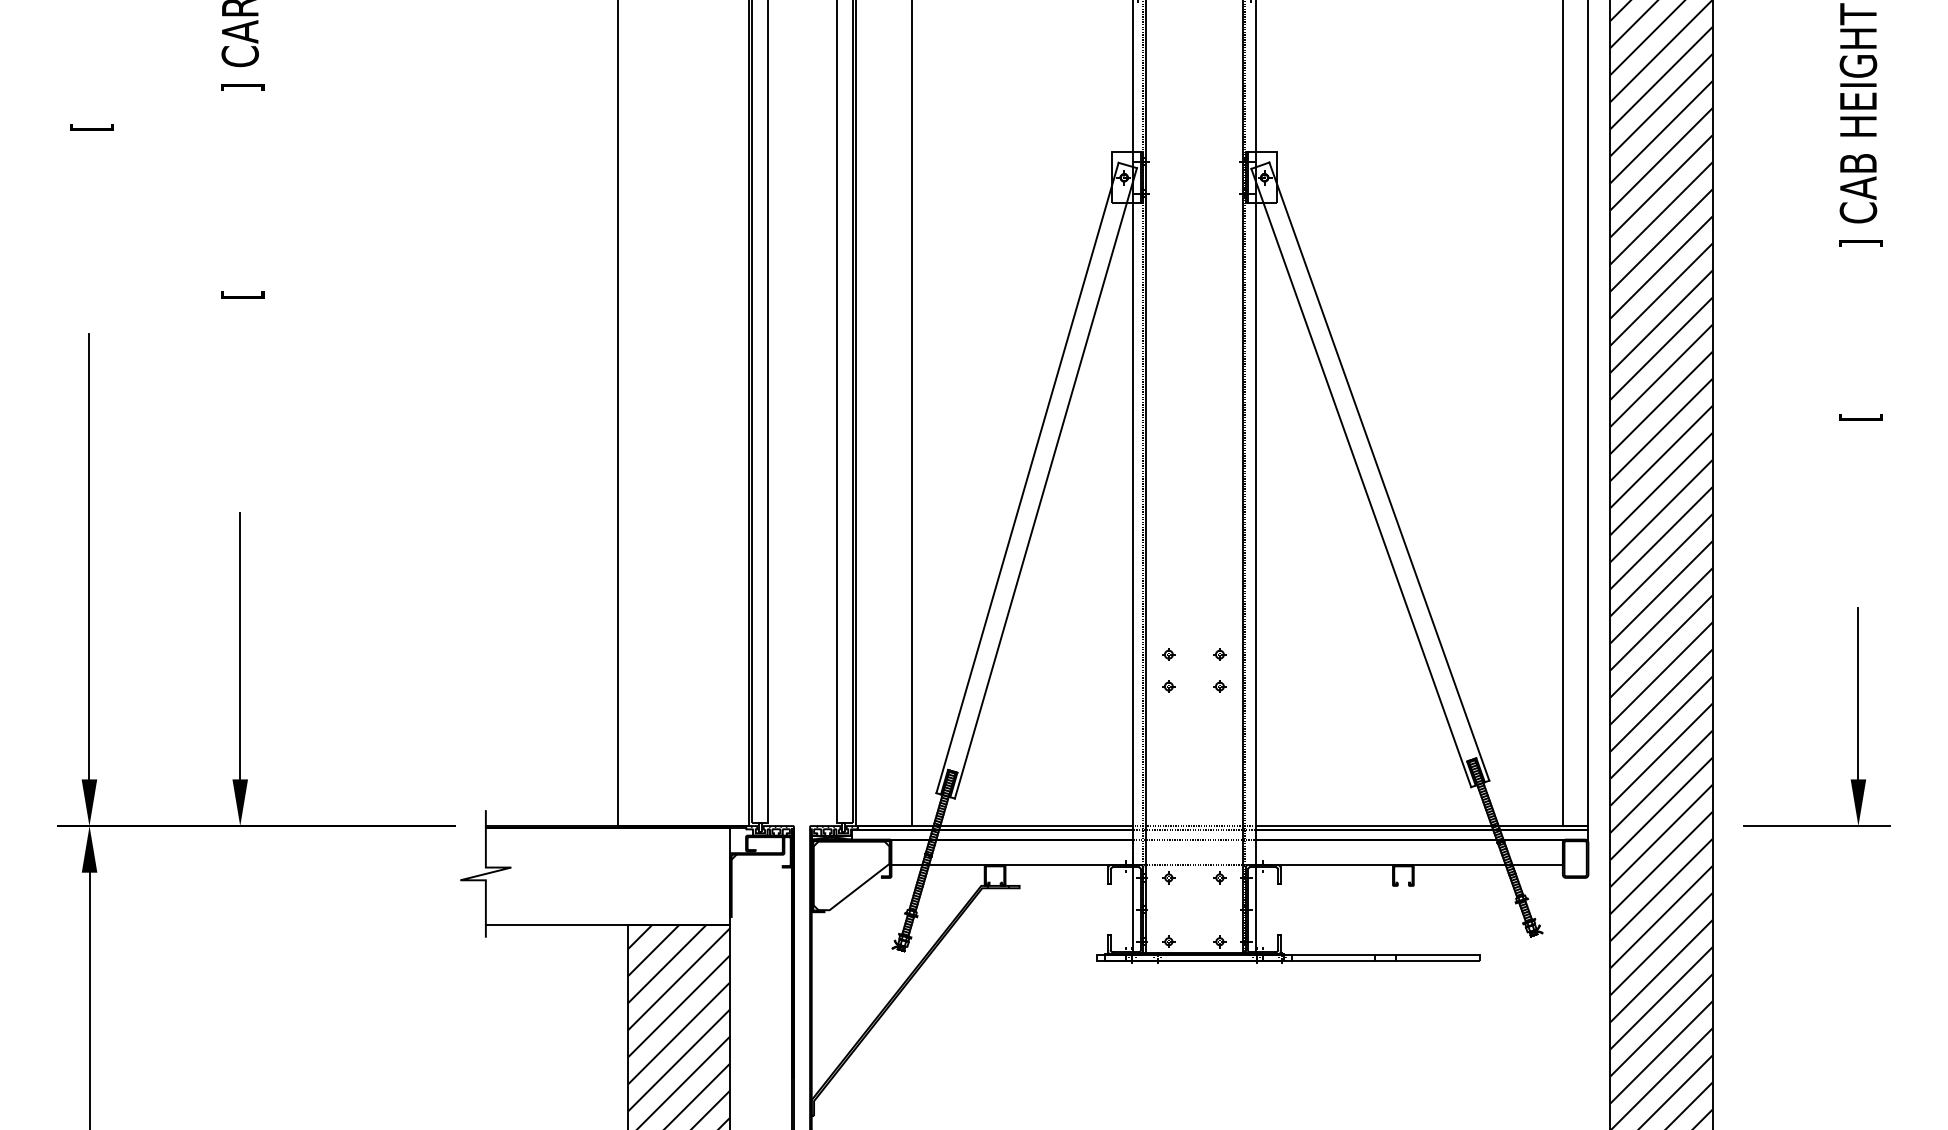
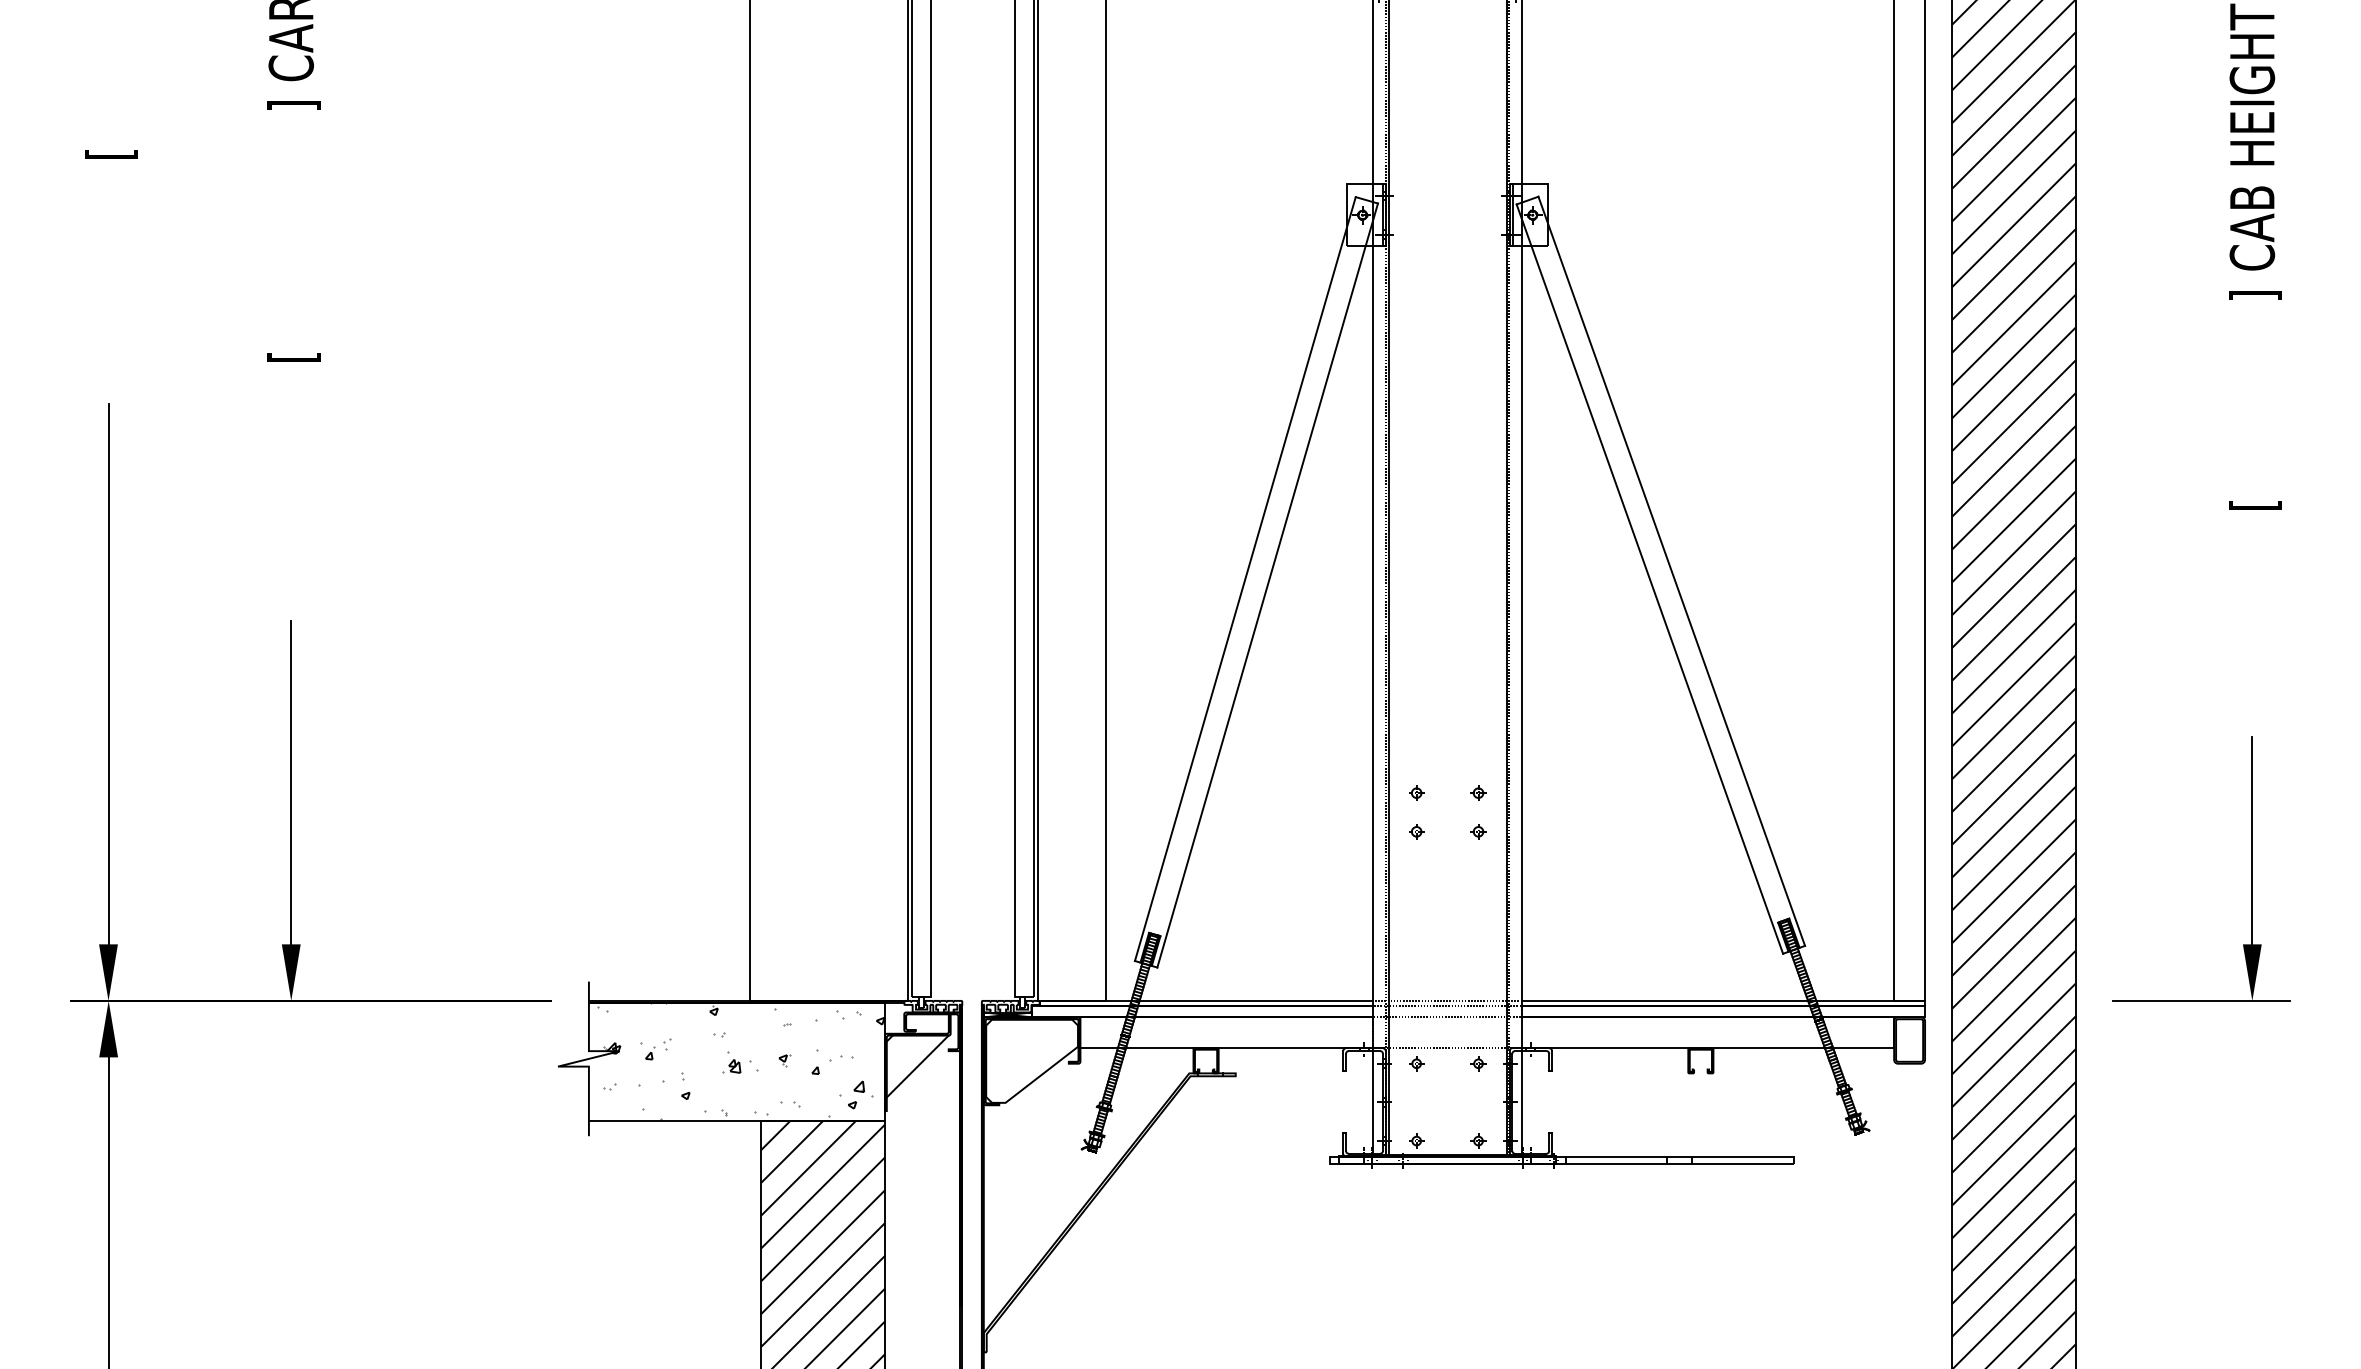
hatch: (611, 875) -> (741, 1060), added
line: (756, 879) -> (916, 1065), added

